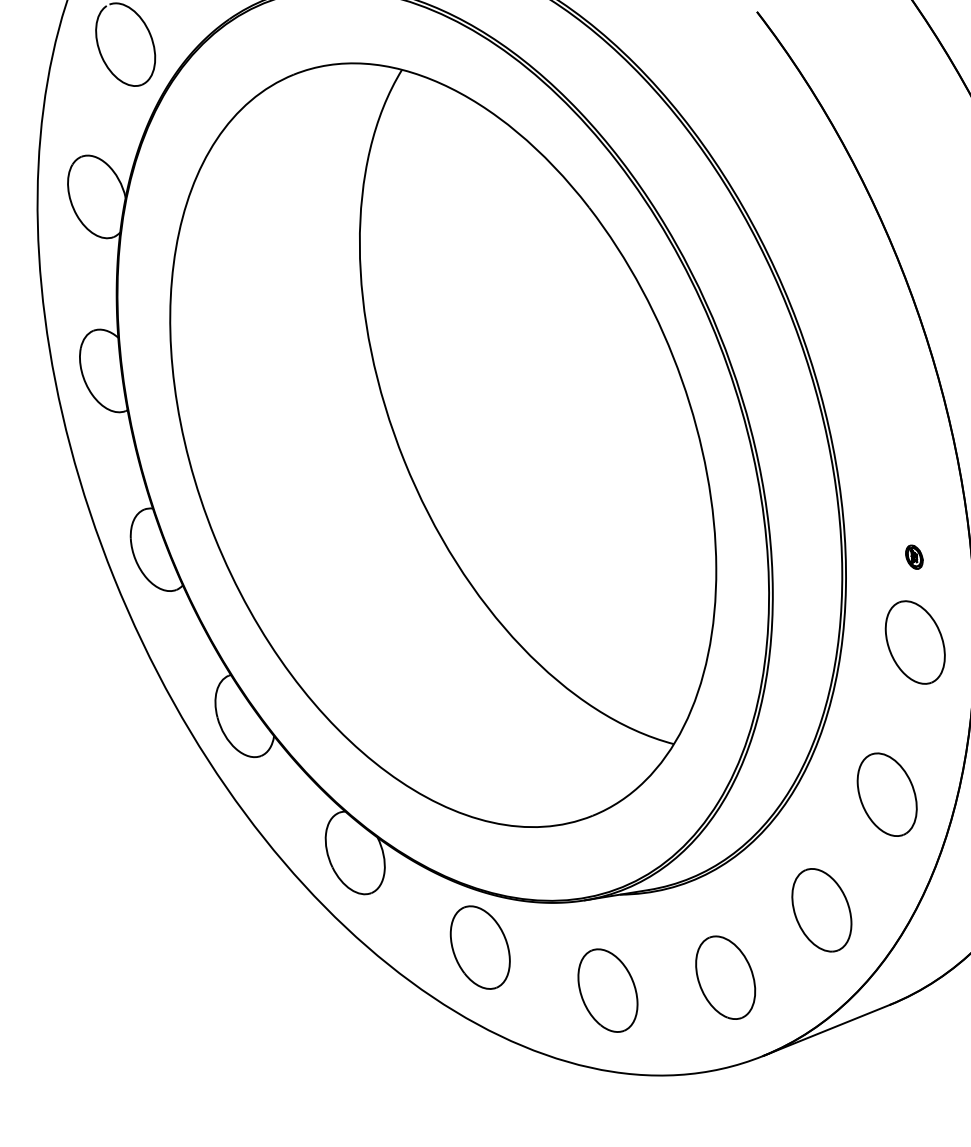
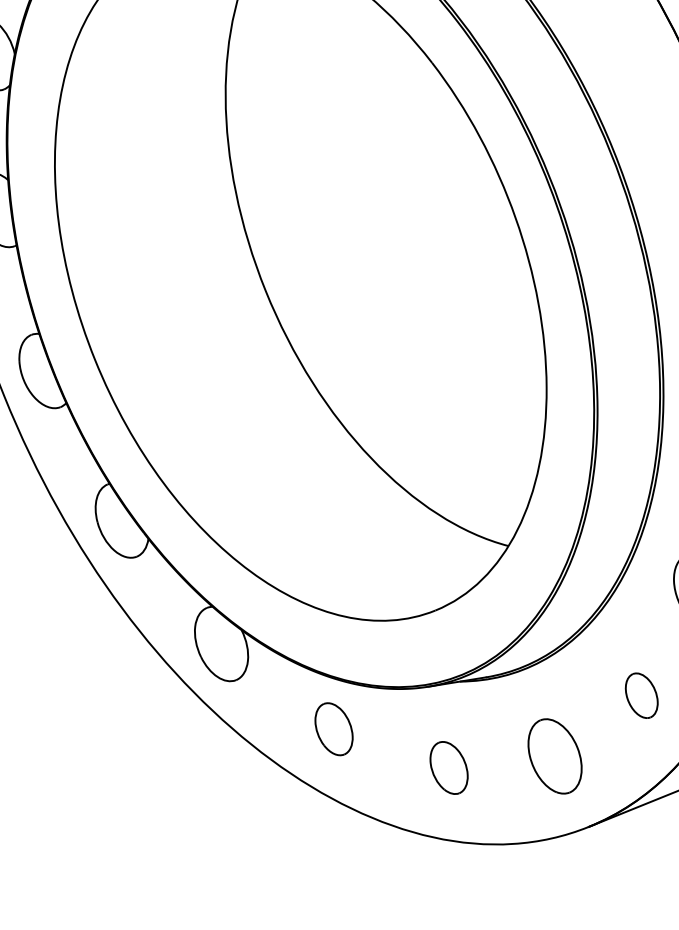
part: (821, 910) -> (641, 695), size x0.6
part: (479, 947) -> (333, 729), size x0.7
part: (607, 990) -> (448, 767), size x0.7

